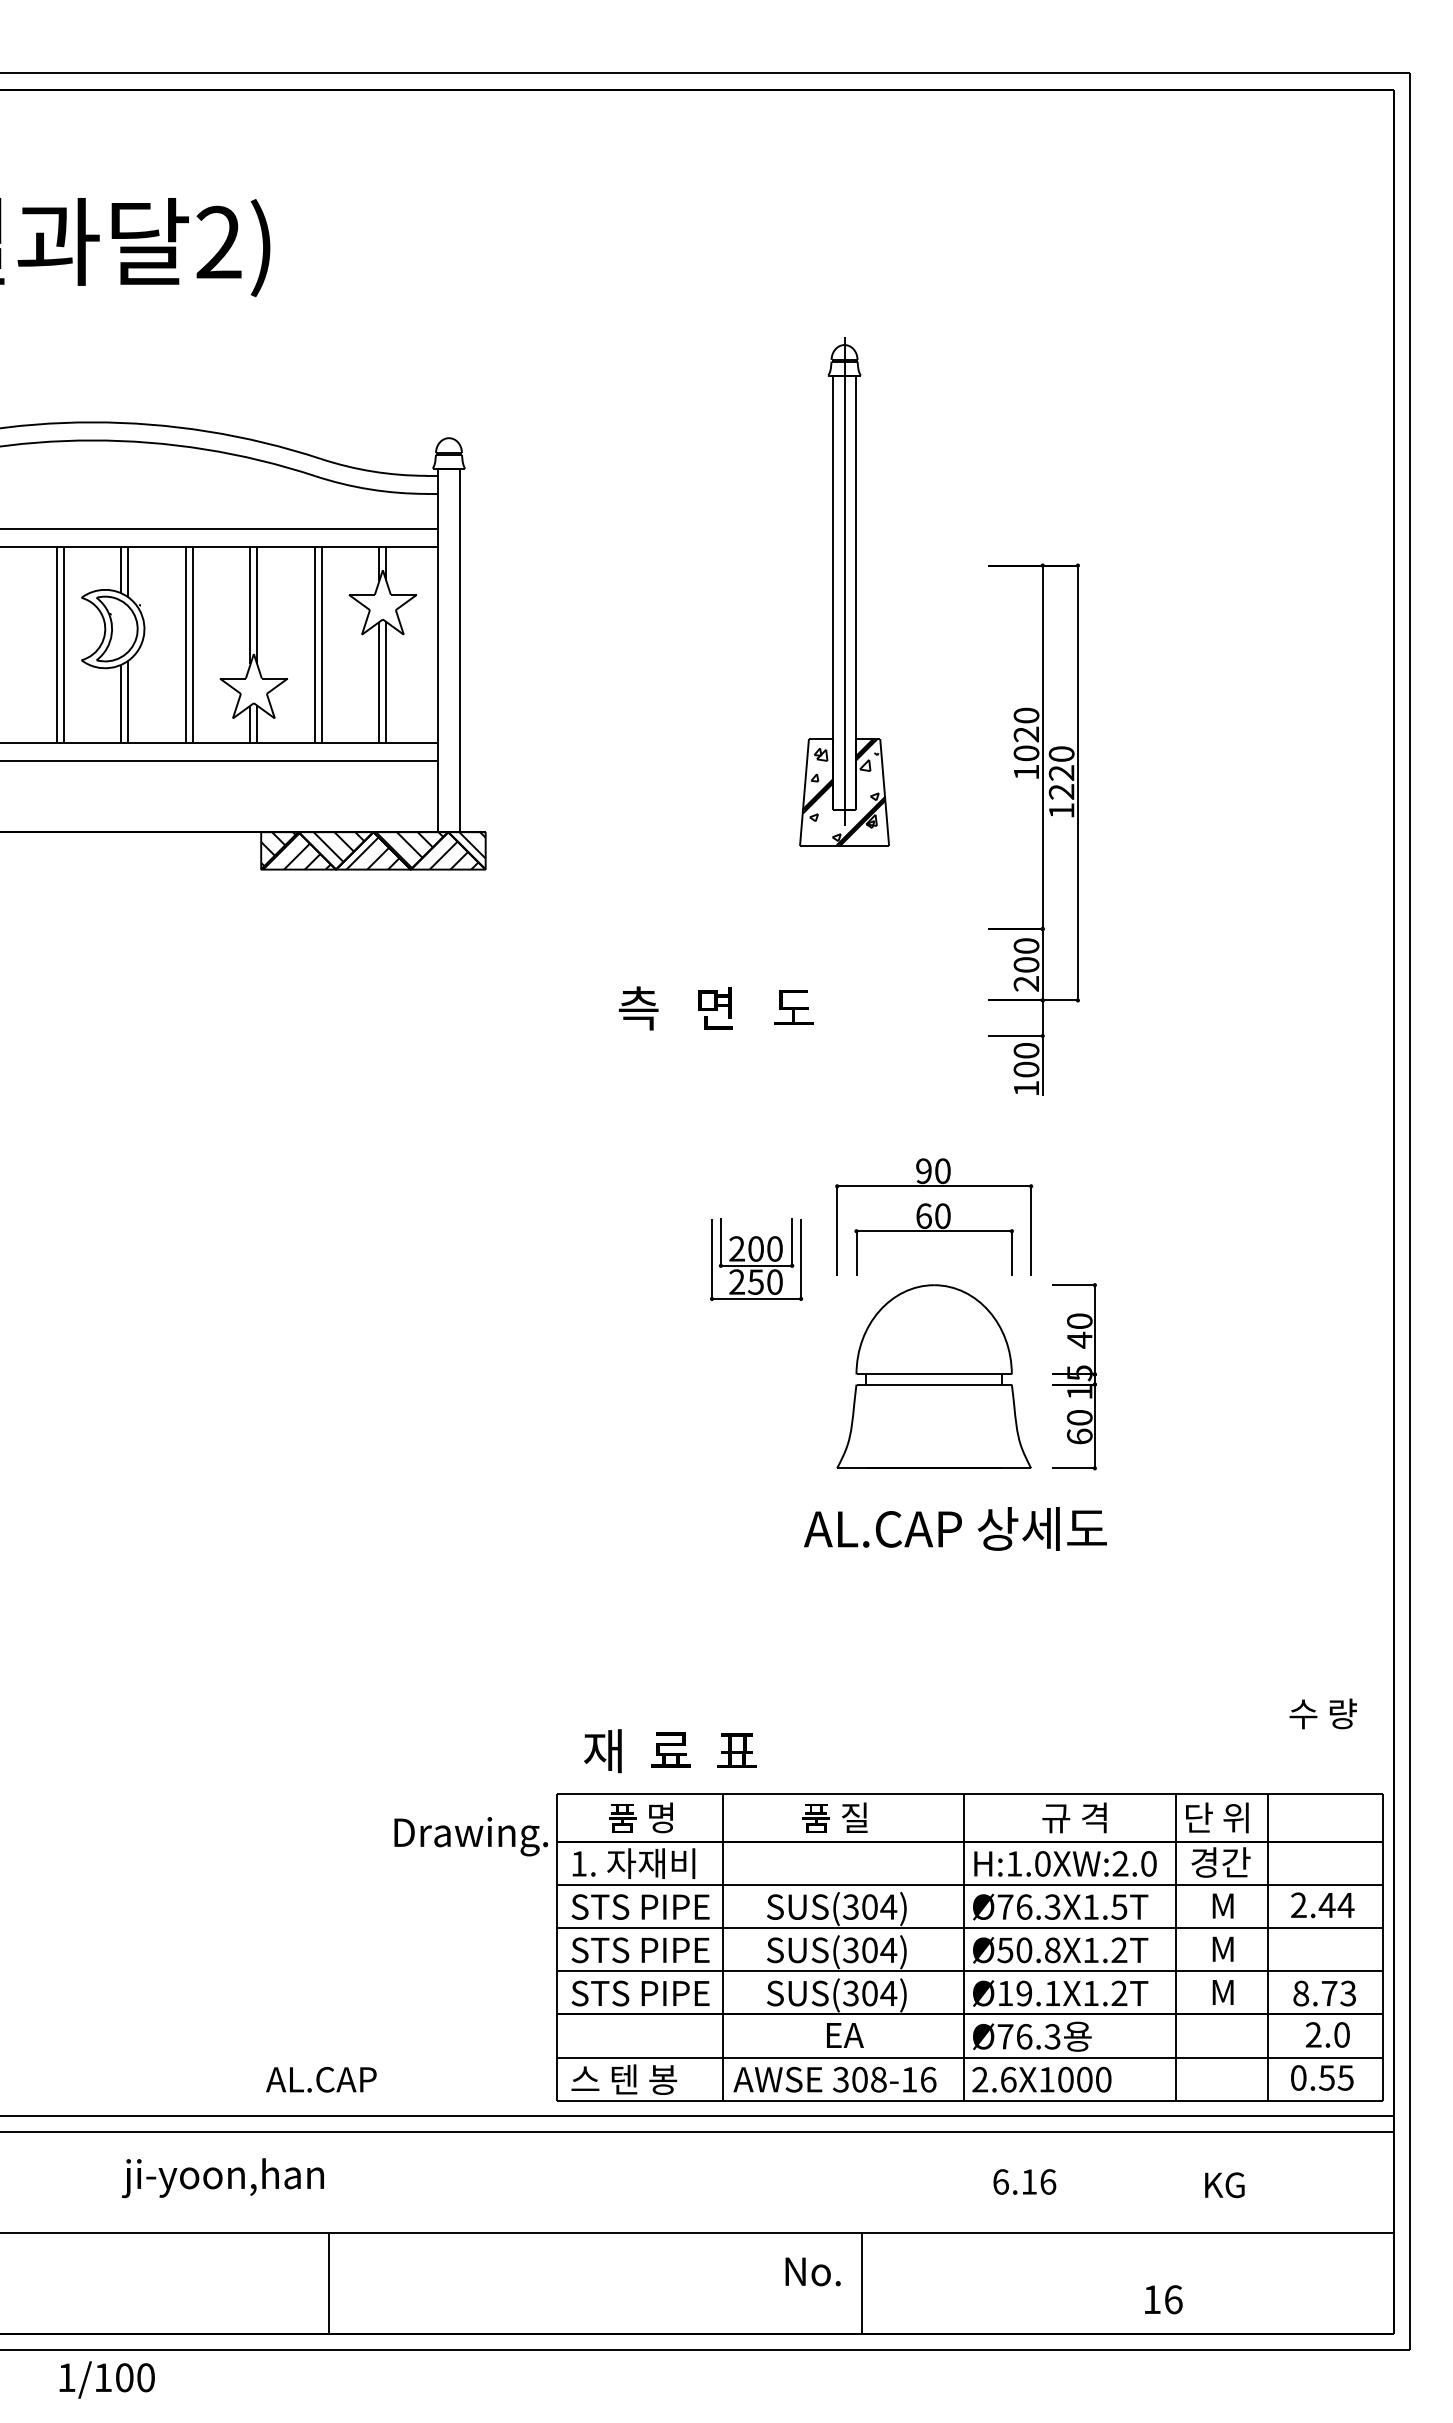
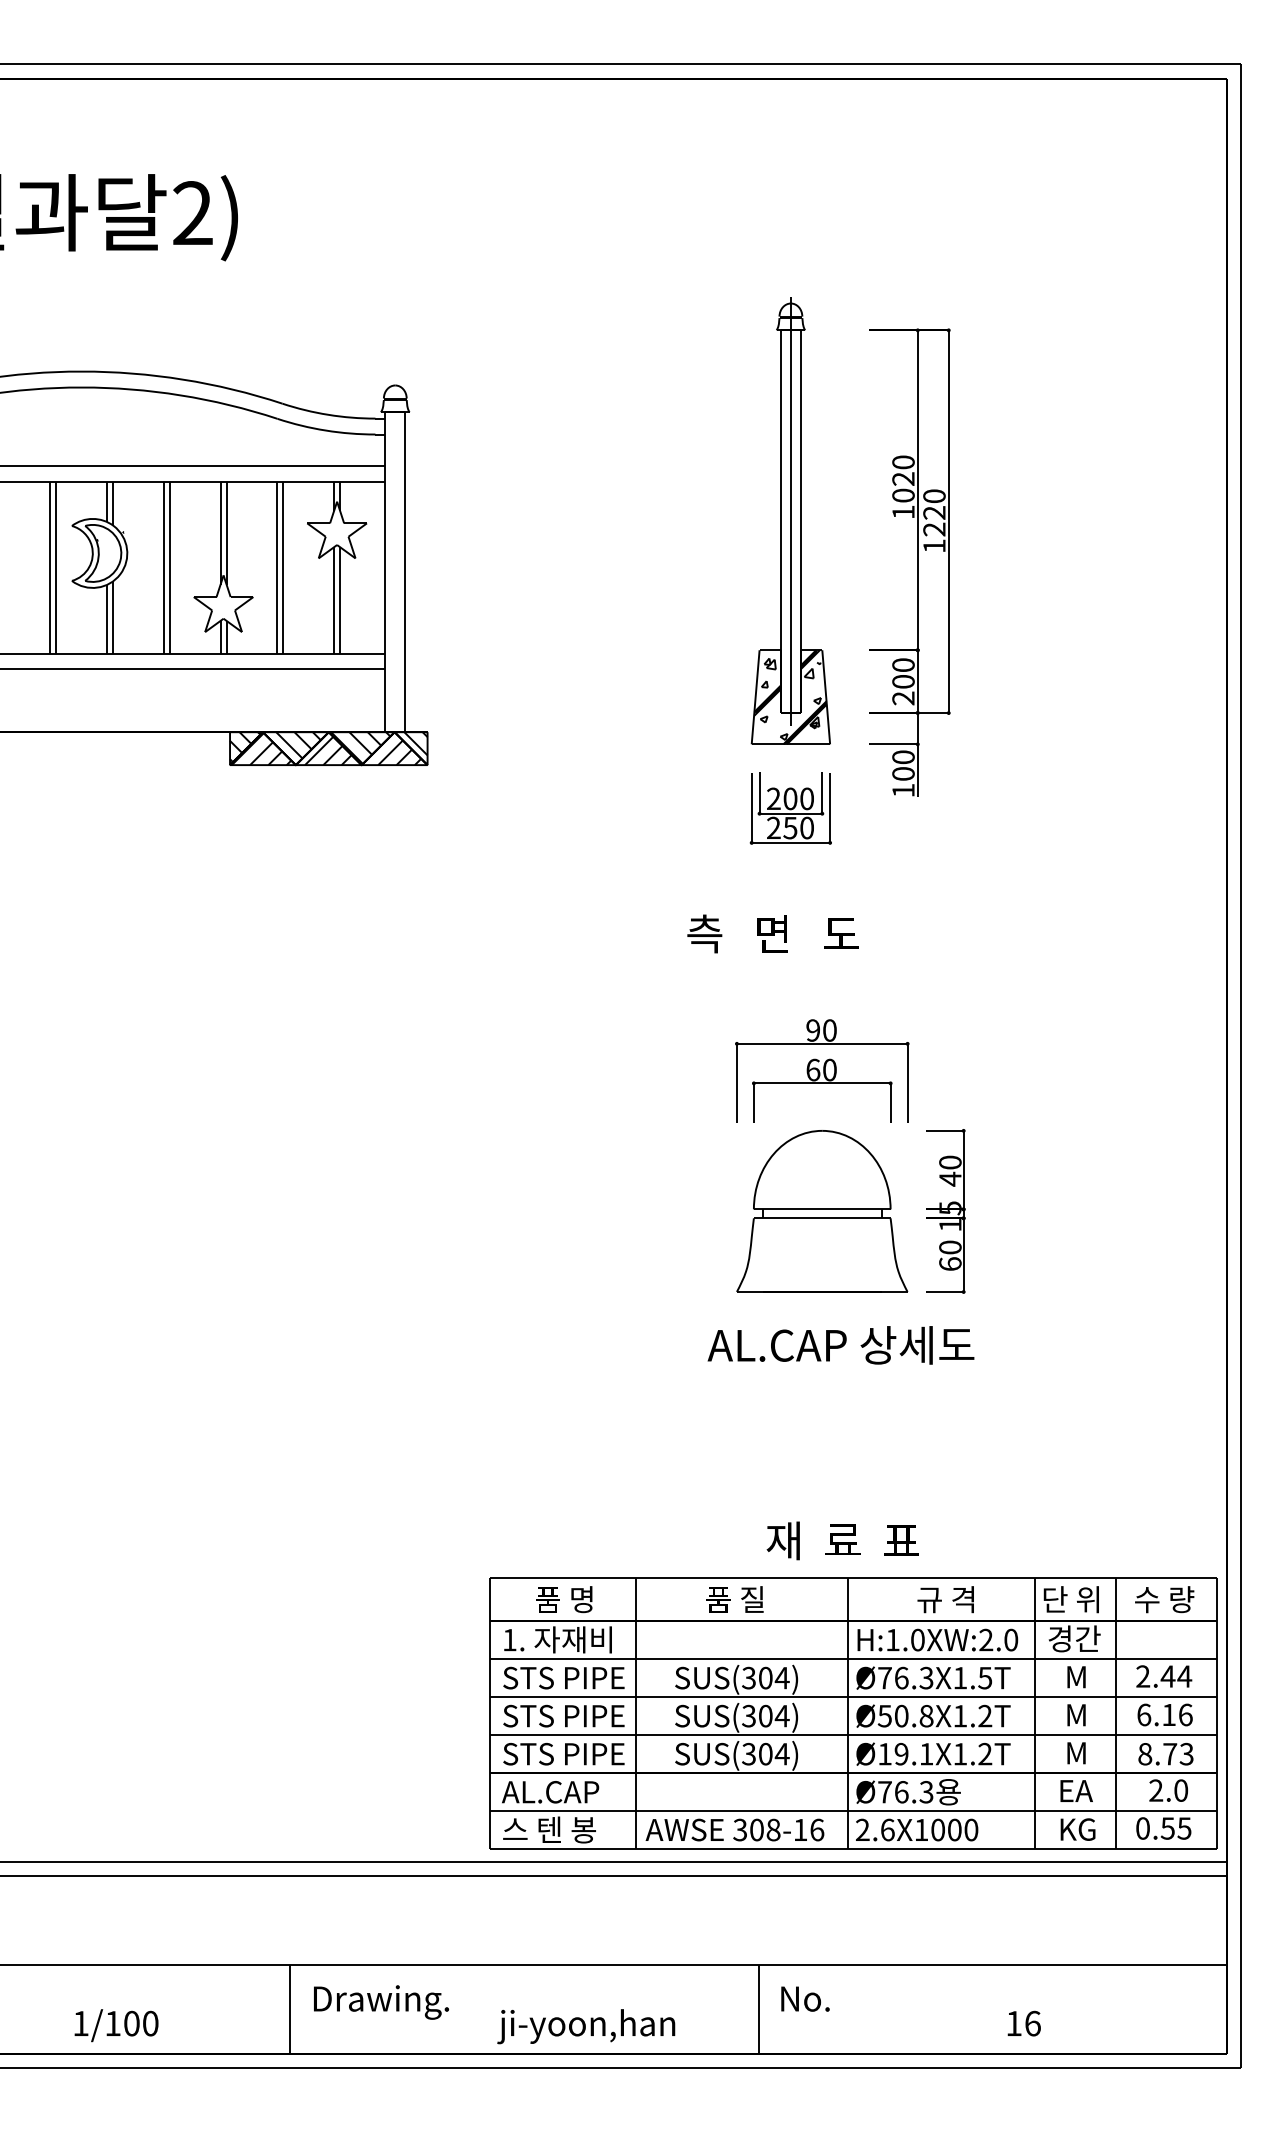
part: (844, 591) -> (790, 520), moved
part: (1042, 829) -> (917, 562), moved
text: (715, 1008) -> (772, 933), moved
part: (756, 1259) -> (790, 808), moved
text: (1322, 1713) -> (1163, 1599), moved
text: (670, 1751) -> (842, 1541), moved
text: (471, 1836) -> (381, 2002), moved
text: (845, 2035) -> (1076, 1791), moved
text: (321, 2079) -> (550, 1792), moved
text: (222, 2178) -> (585, 2026), moved
text: (1024, 2181) -> (1164, 1714), moved
text: (1224, 2185) -> (1077, 1829), moved
text: (812, 2271) -> (804, 1998), moved
text: (106, 2379) -> (115, 2025), moved

